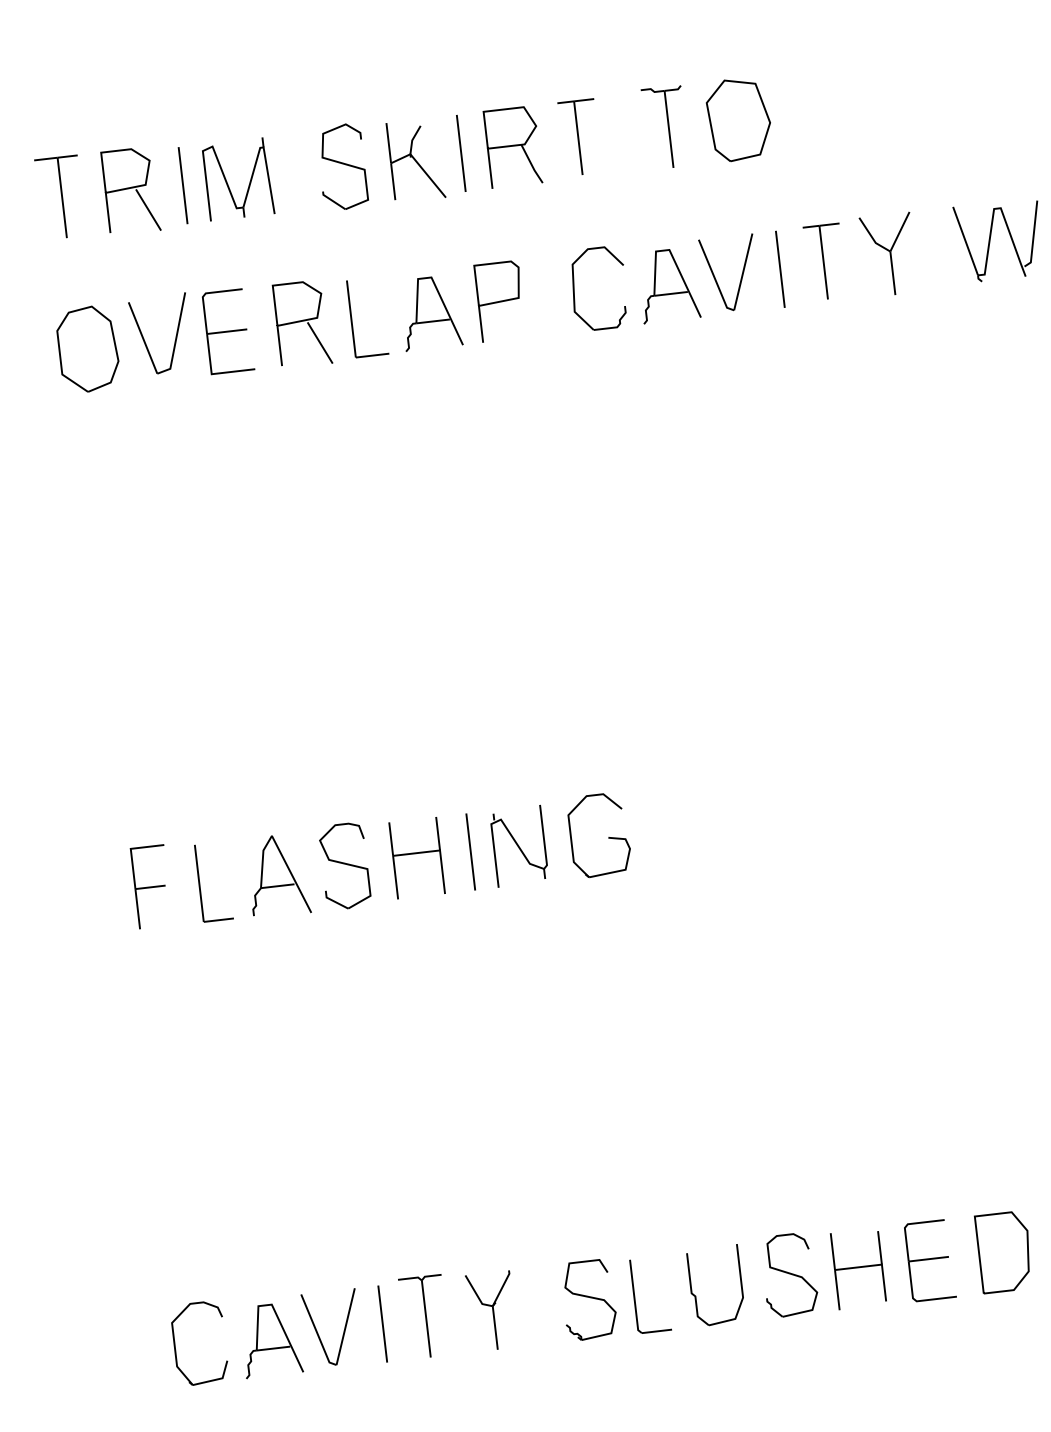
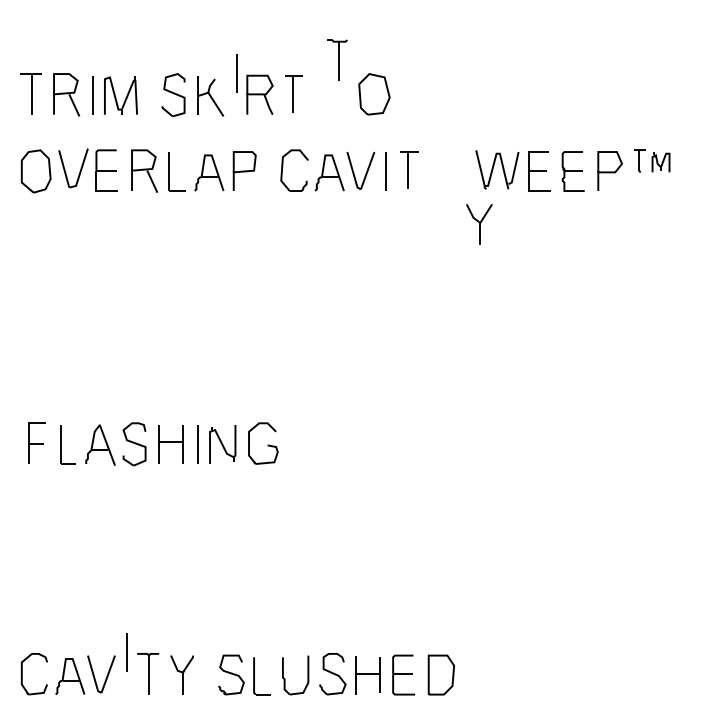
part: (665, 126) -> (337, 59), moved
line: (460, 154) -> (236, 73), moved
part: (889, 254) -> (479, 224), moved
line: (381, 1324) -> (126, 652), moved

